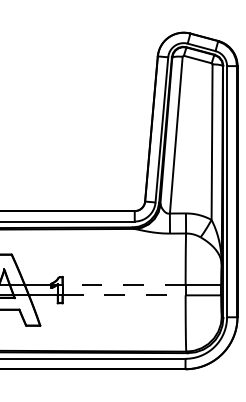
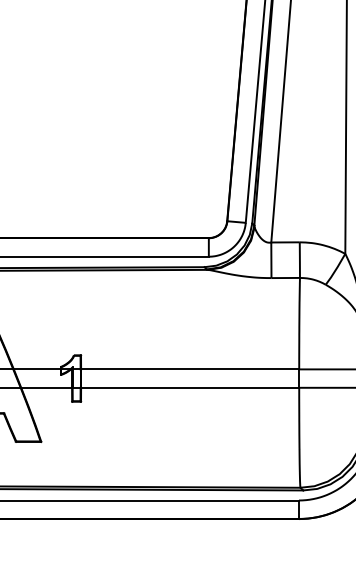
line: (123, 284) -> (188, 368), dashed -> solid
line: (124, 295) -> (190, 388), dashed -> solid

